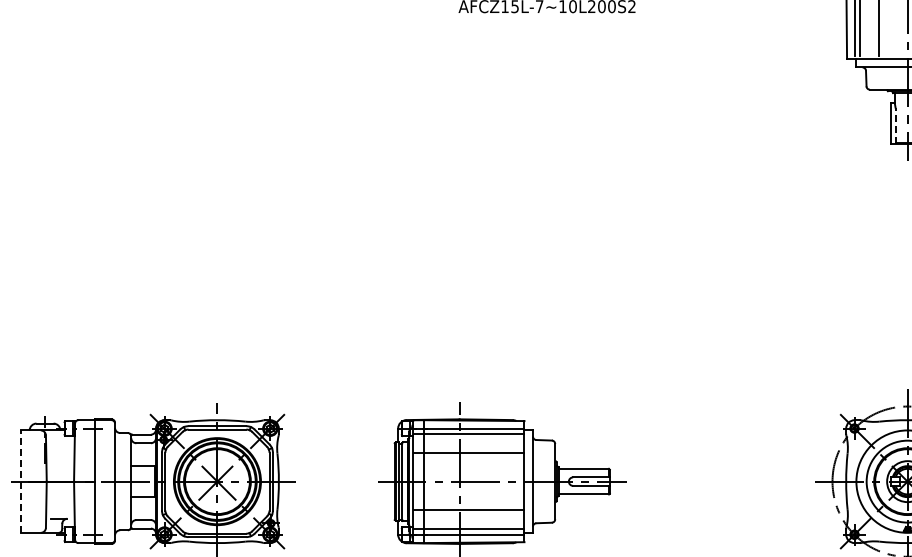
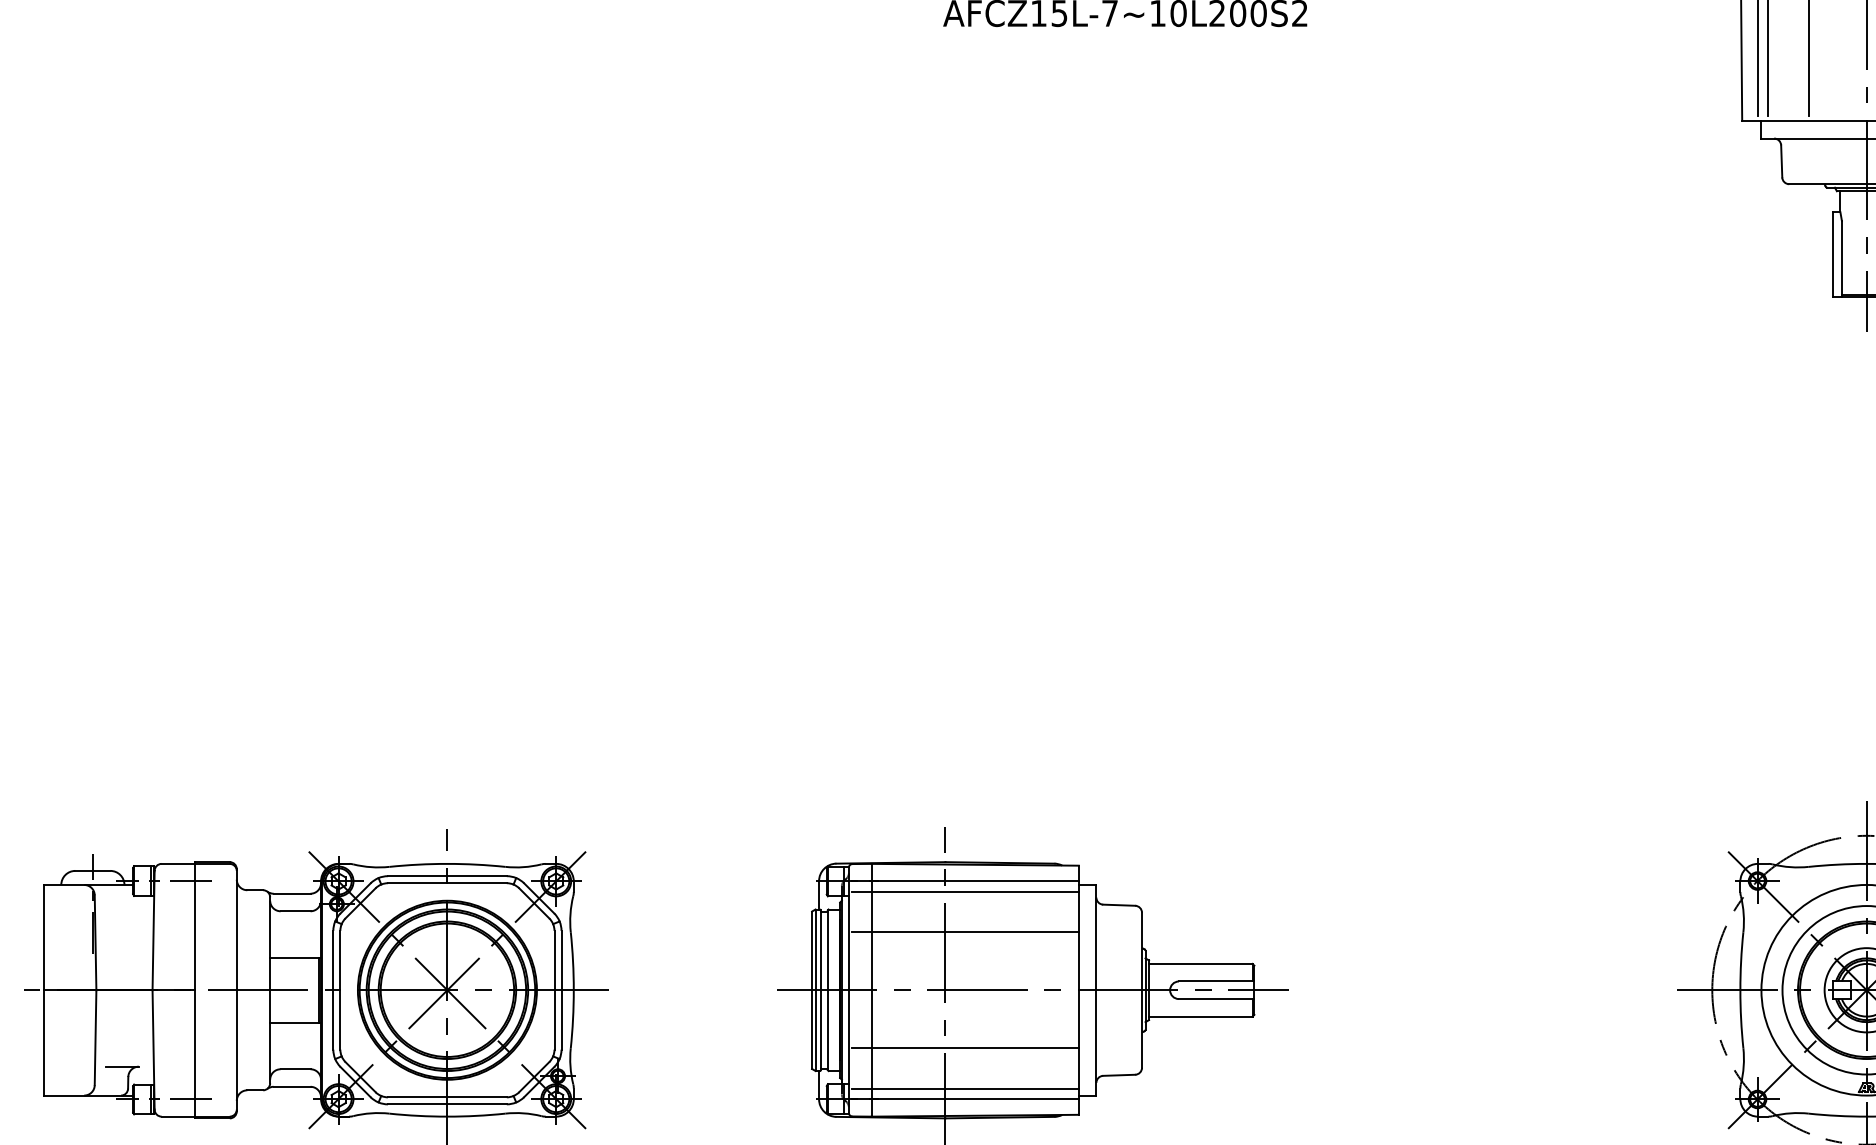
line: (895, 125) -> (1841, 257), dashed -> solid
line: (21, 481) -> (44, 989), dashed -> solid

